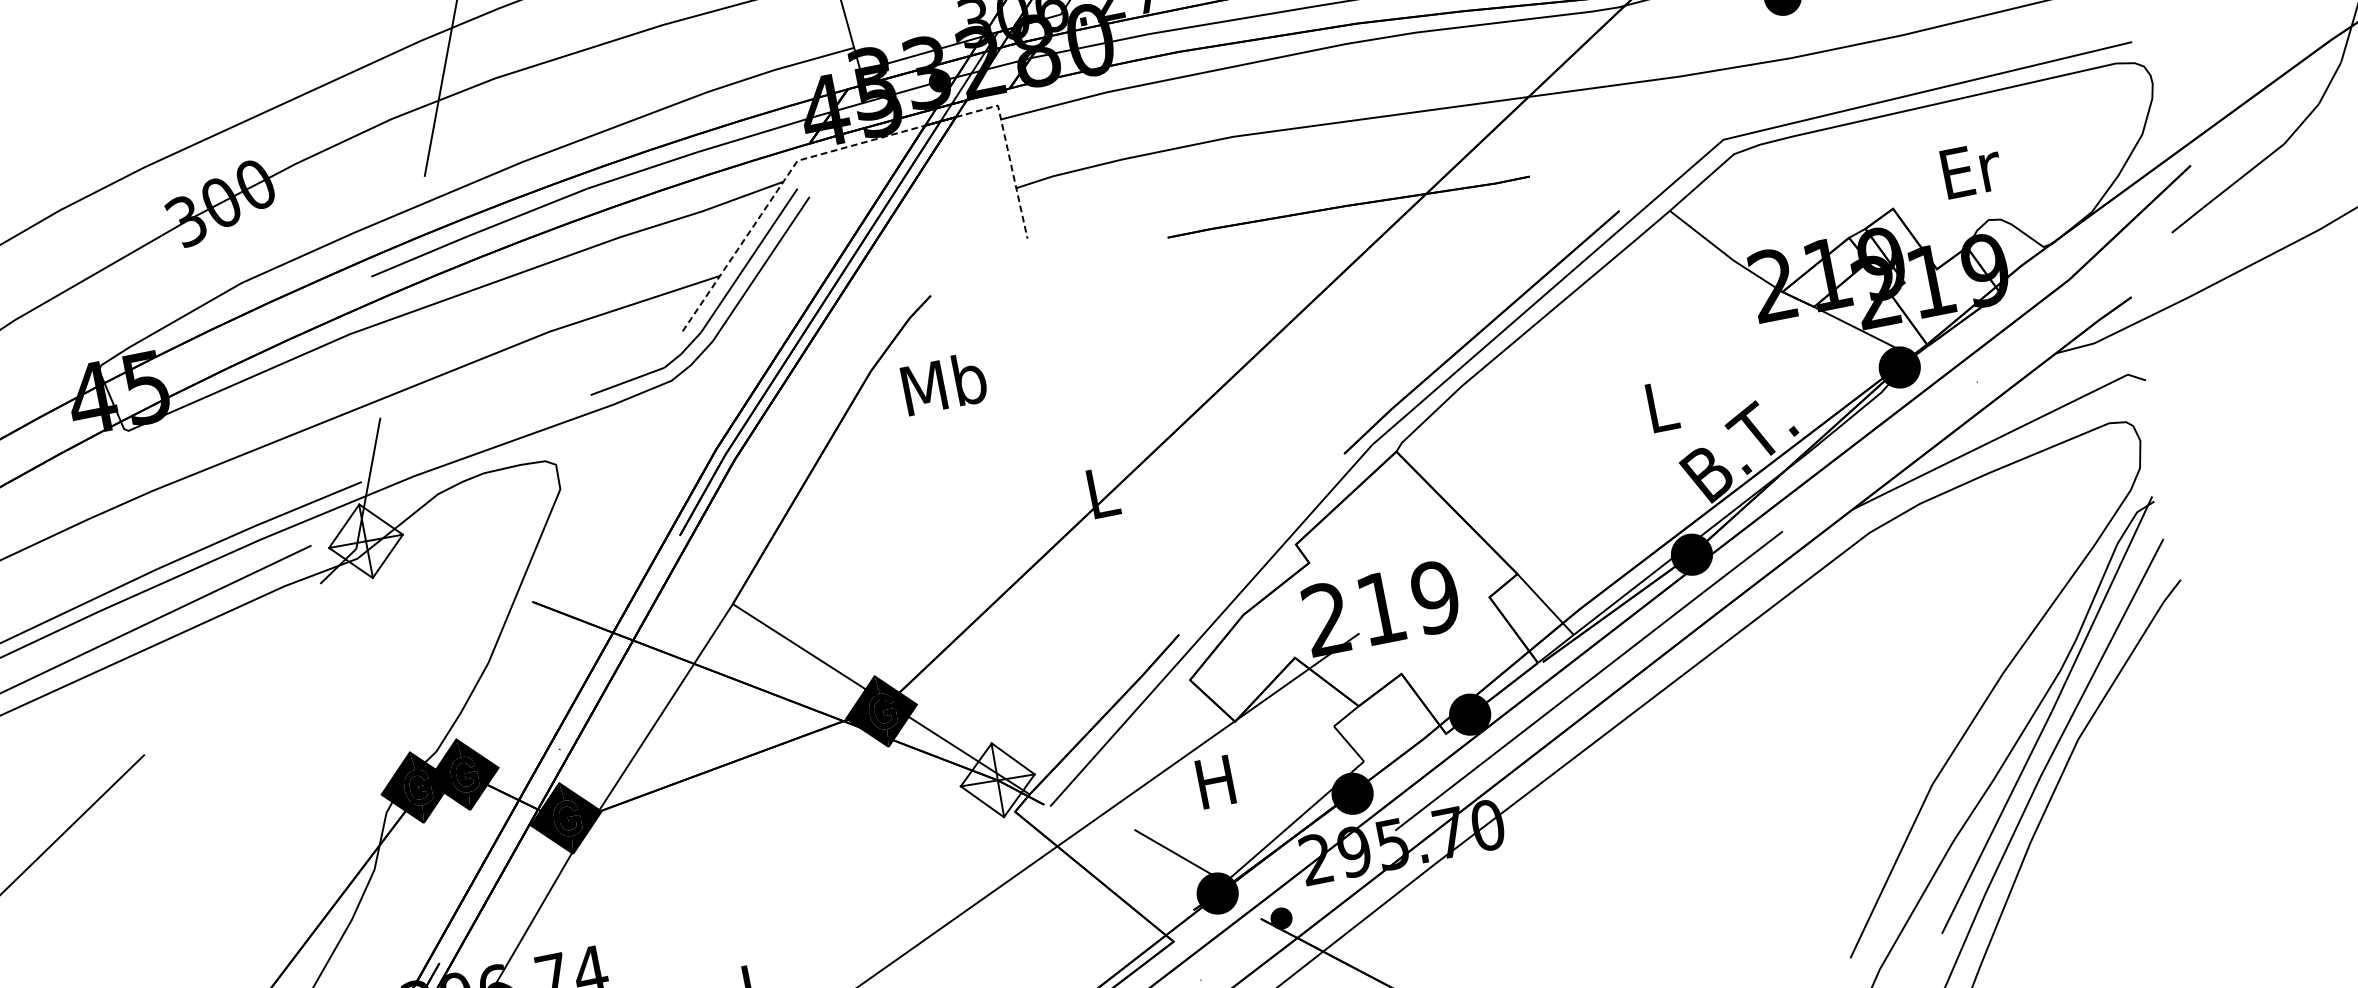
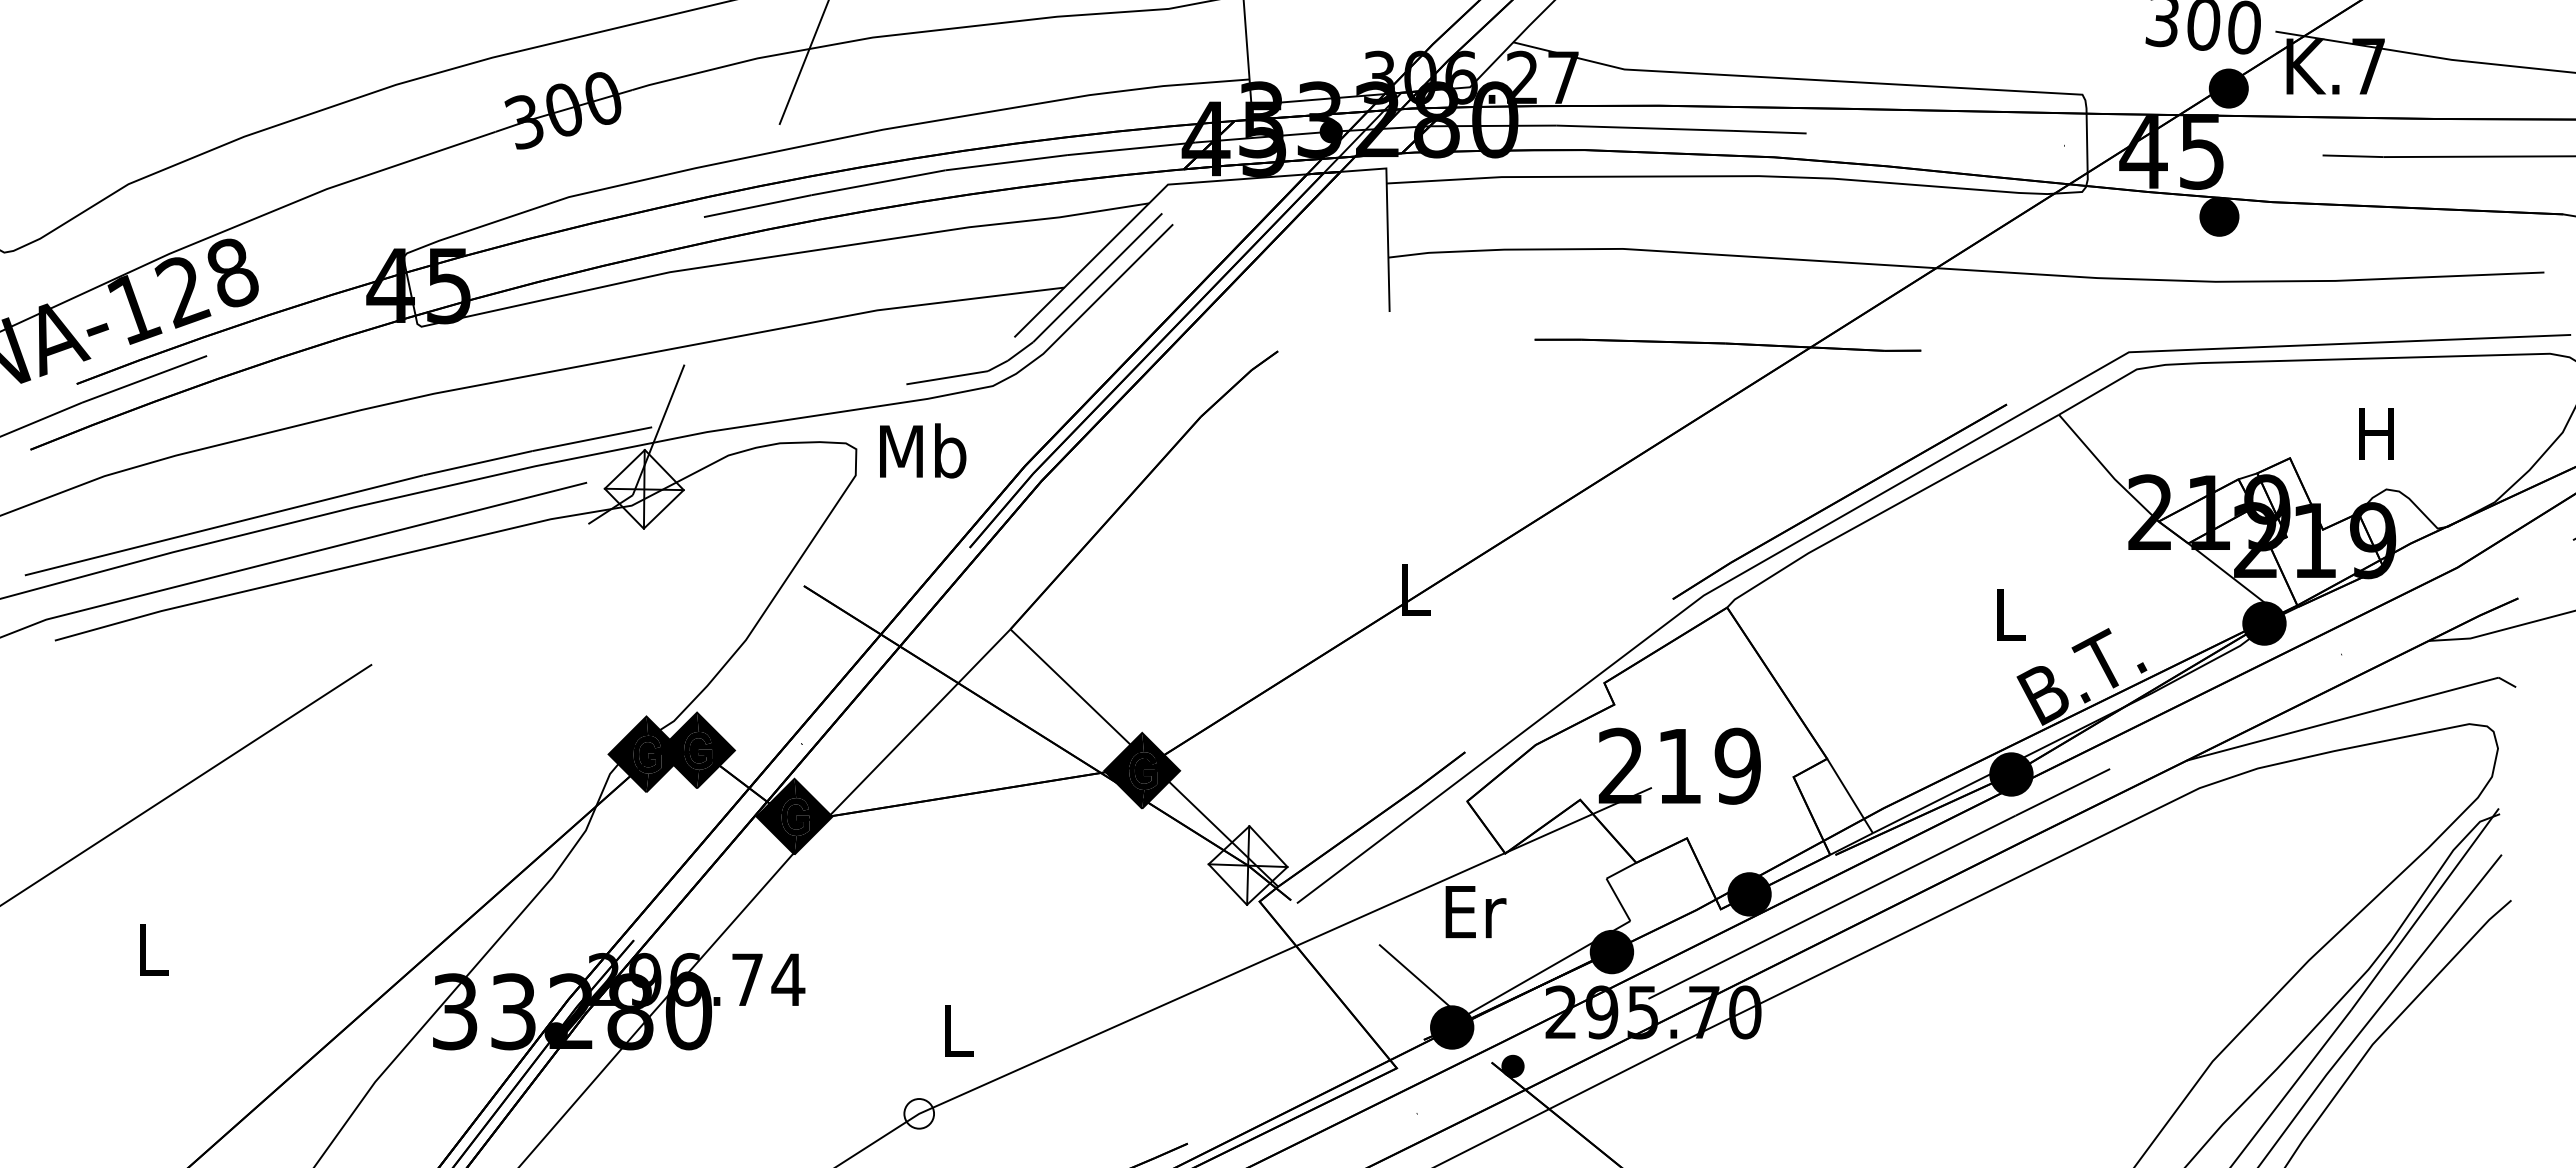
line: (1008, 150) -> (1387, 217), dashed -> solid
text: (1972, 170) -> (2379, 434), Er -> H
line: (777, 190) -> (1141, 211), dashed -> solid
text: (944, 383) -> (923, 450), moved
text: (1218, 782) -> (1475, 912), H -> Er

